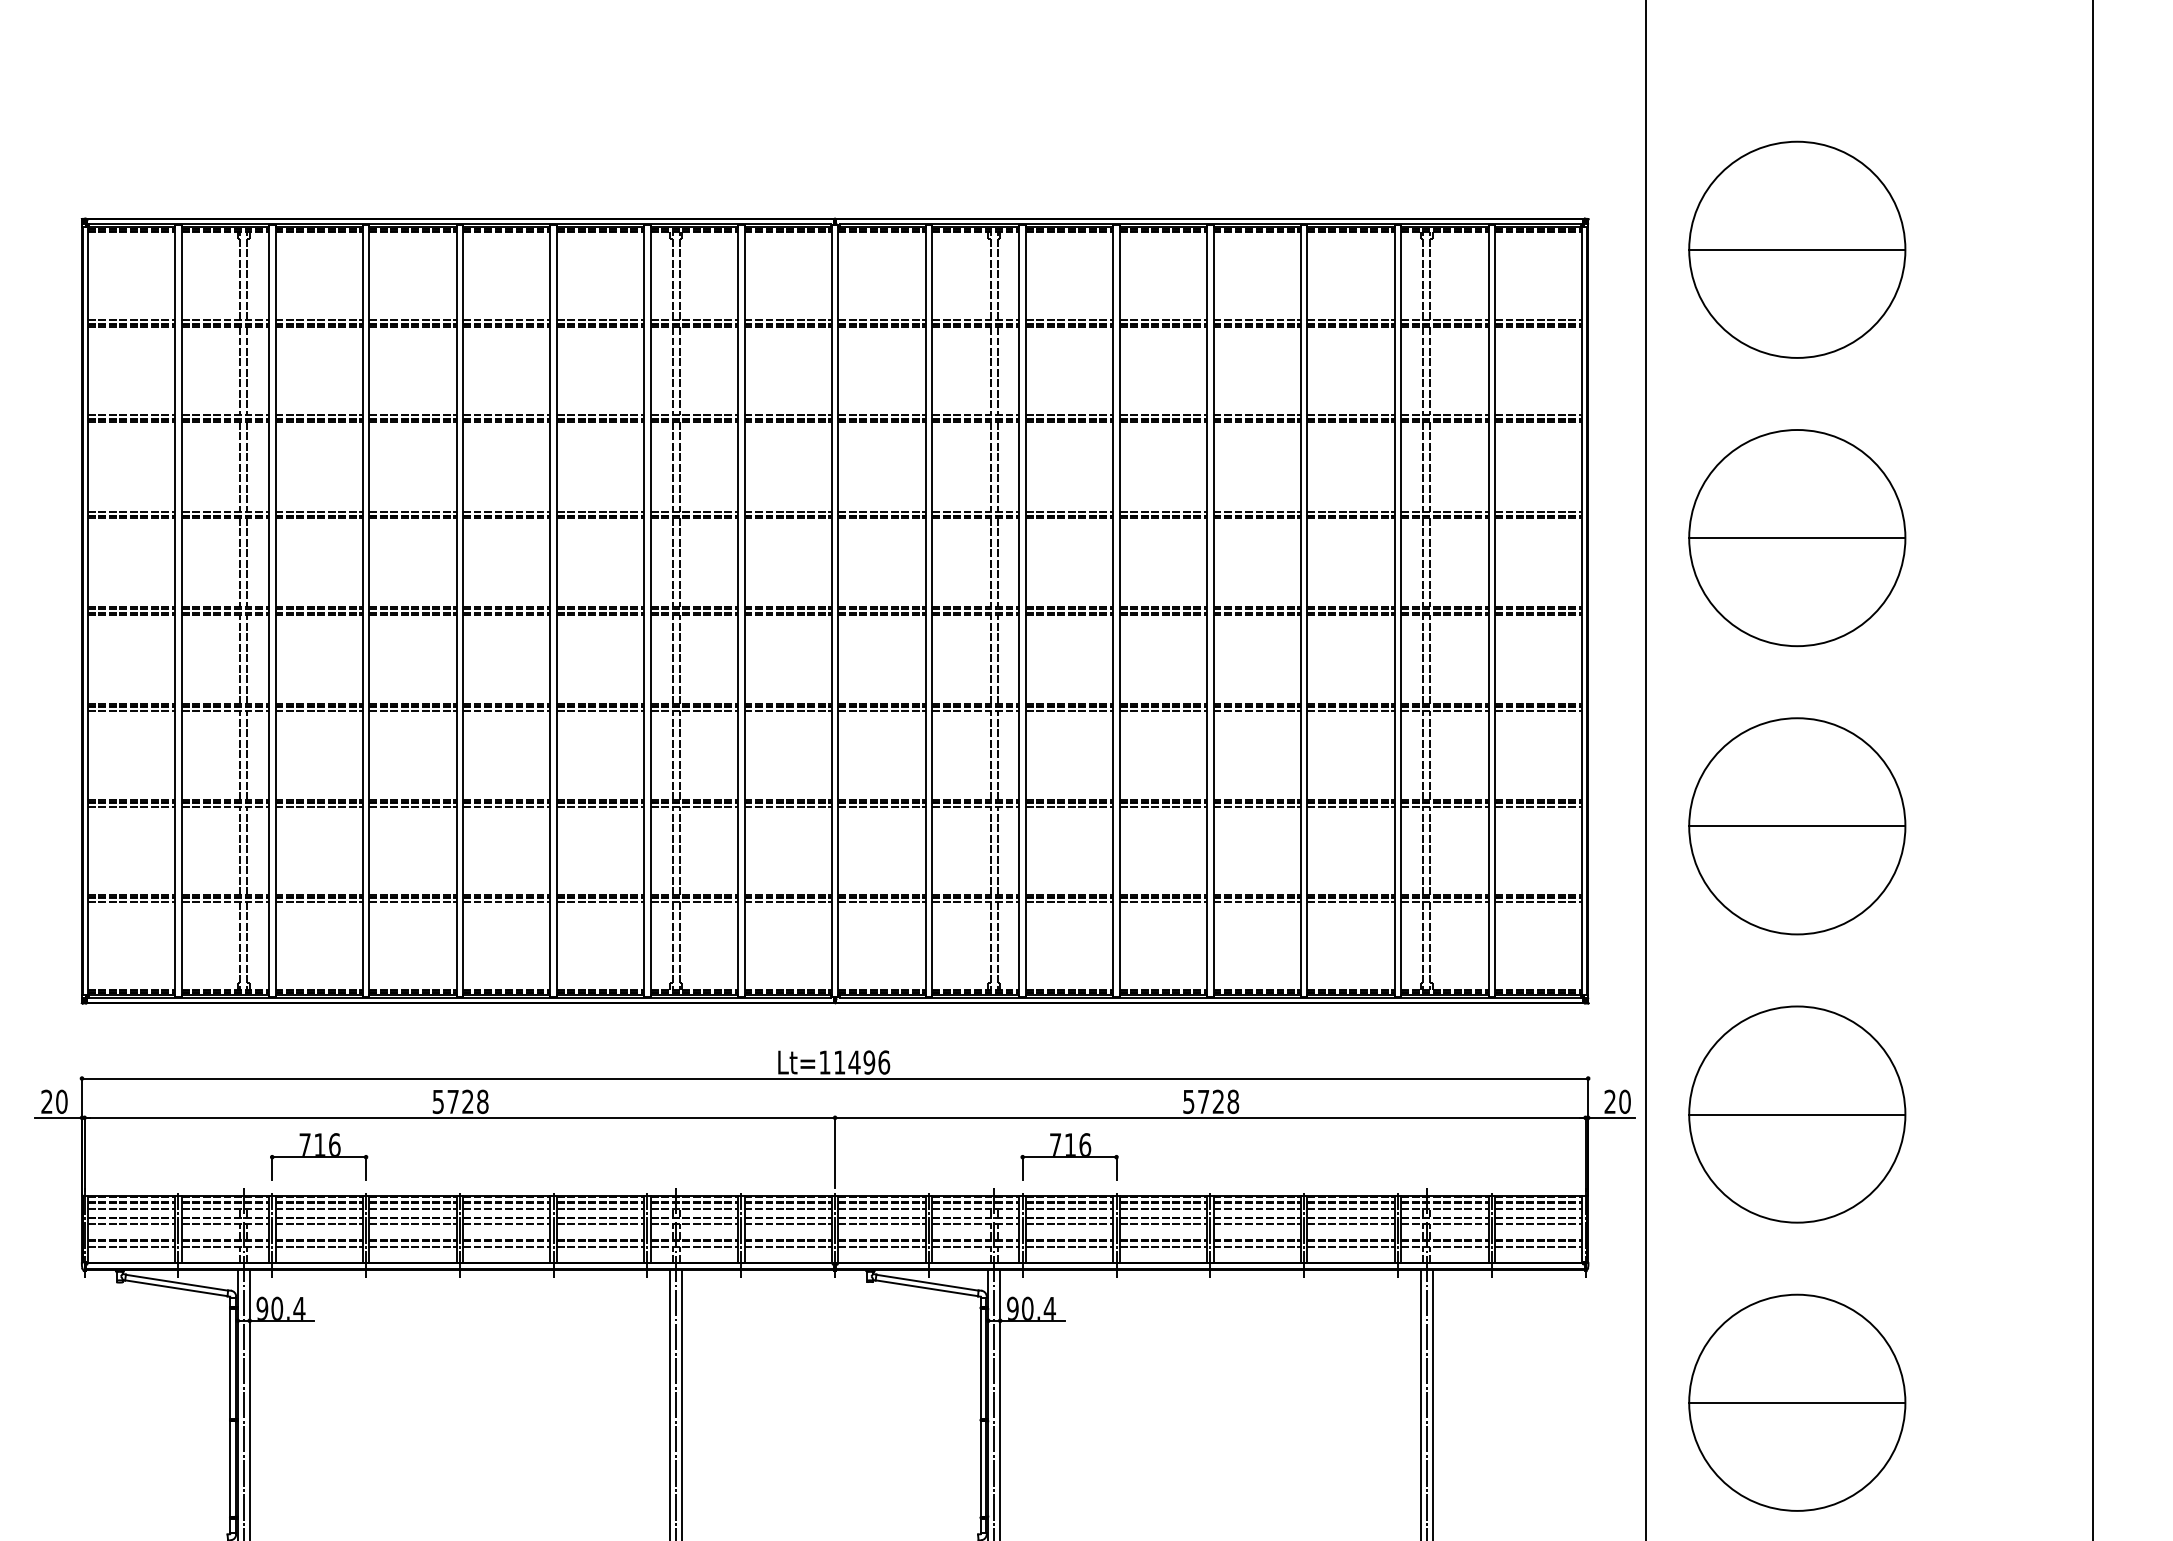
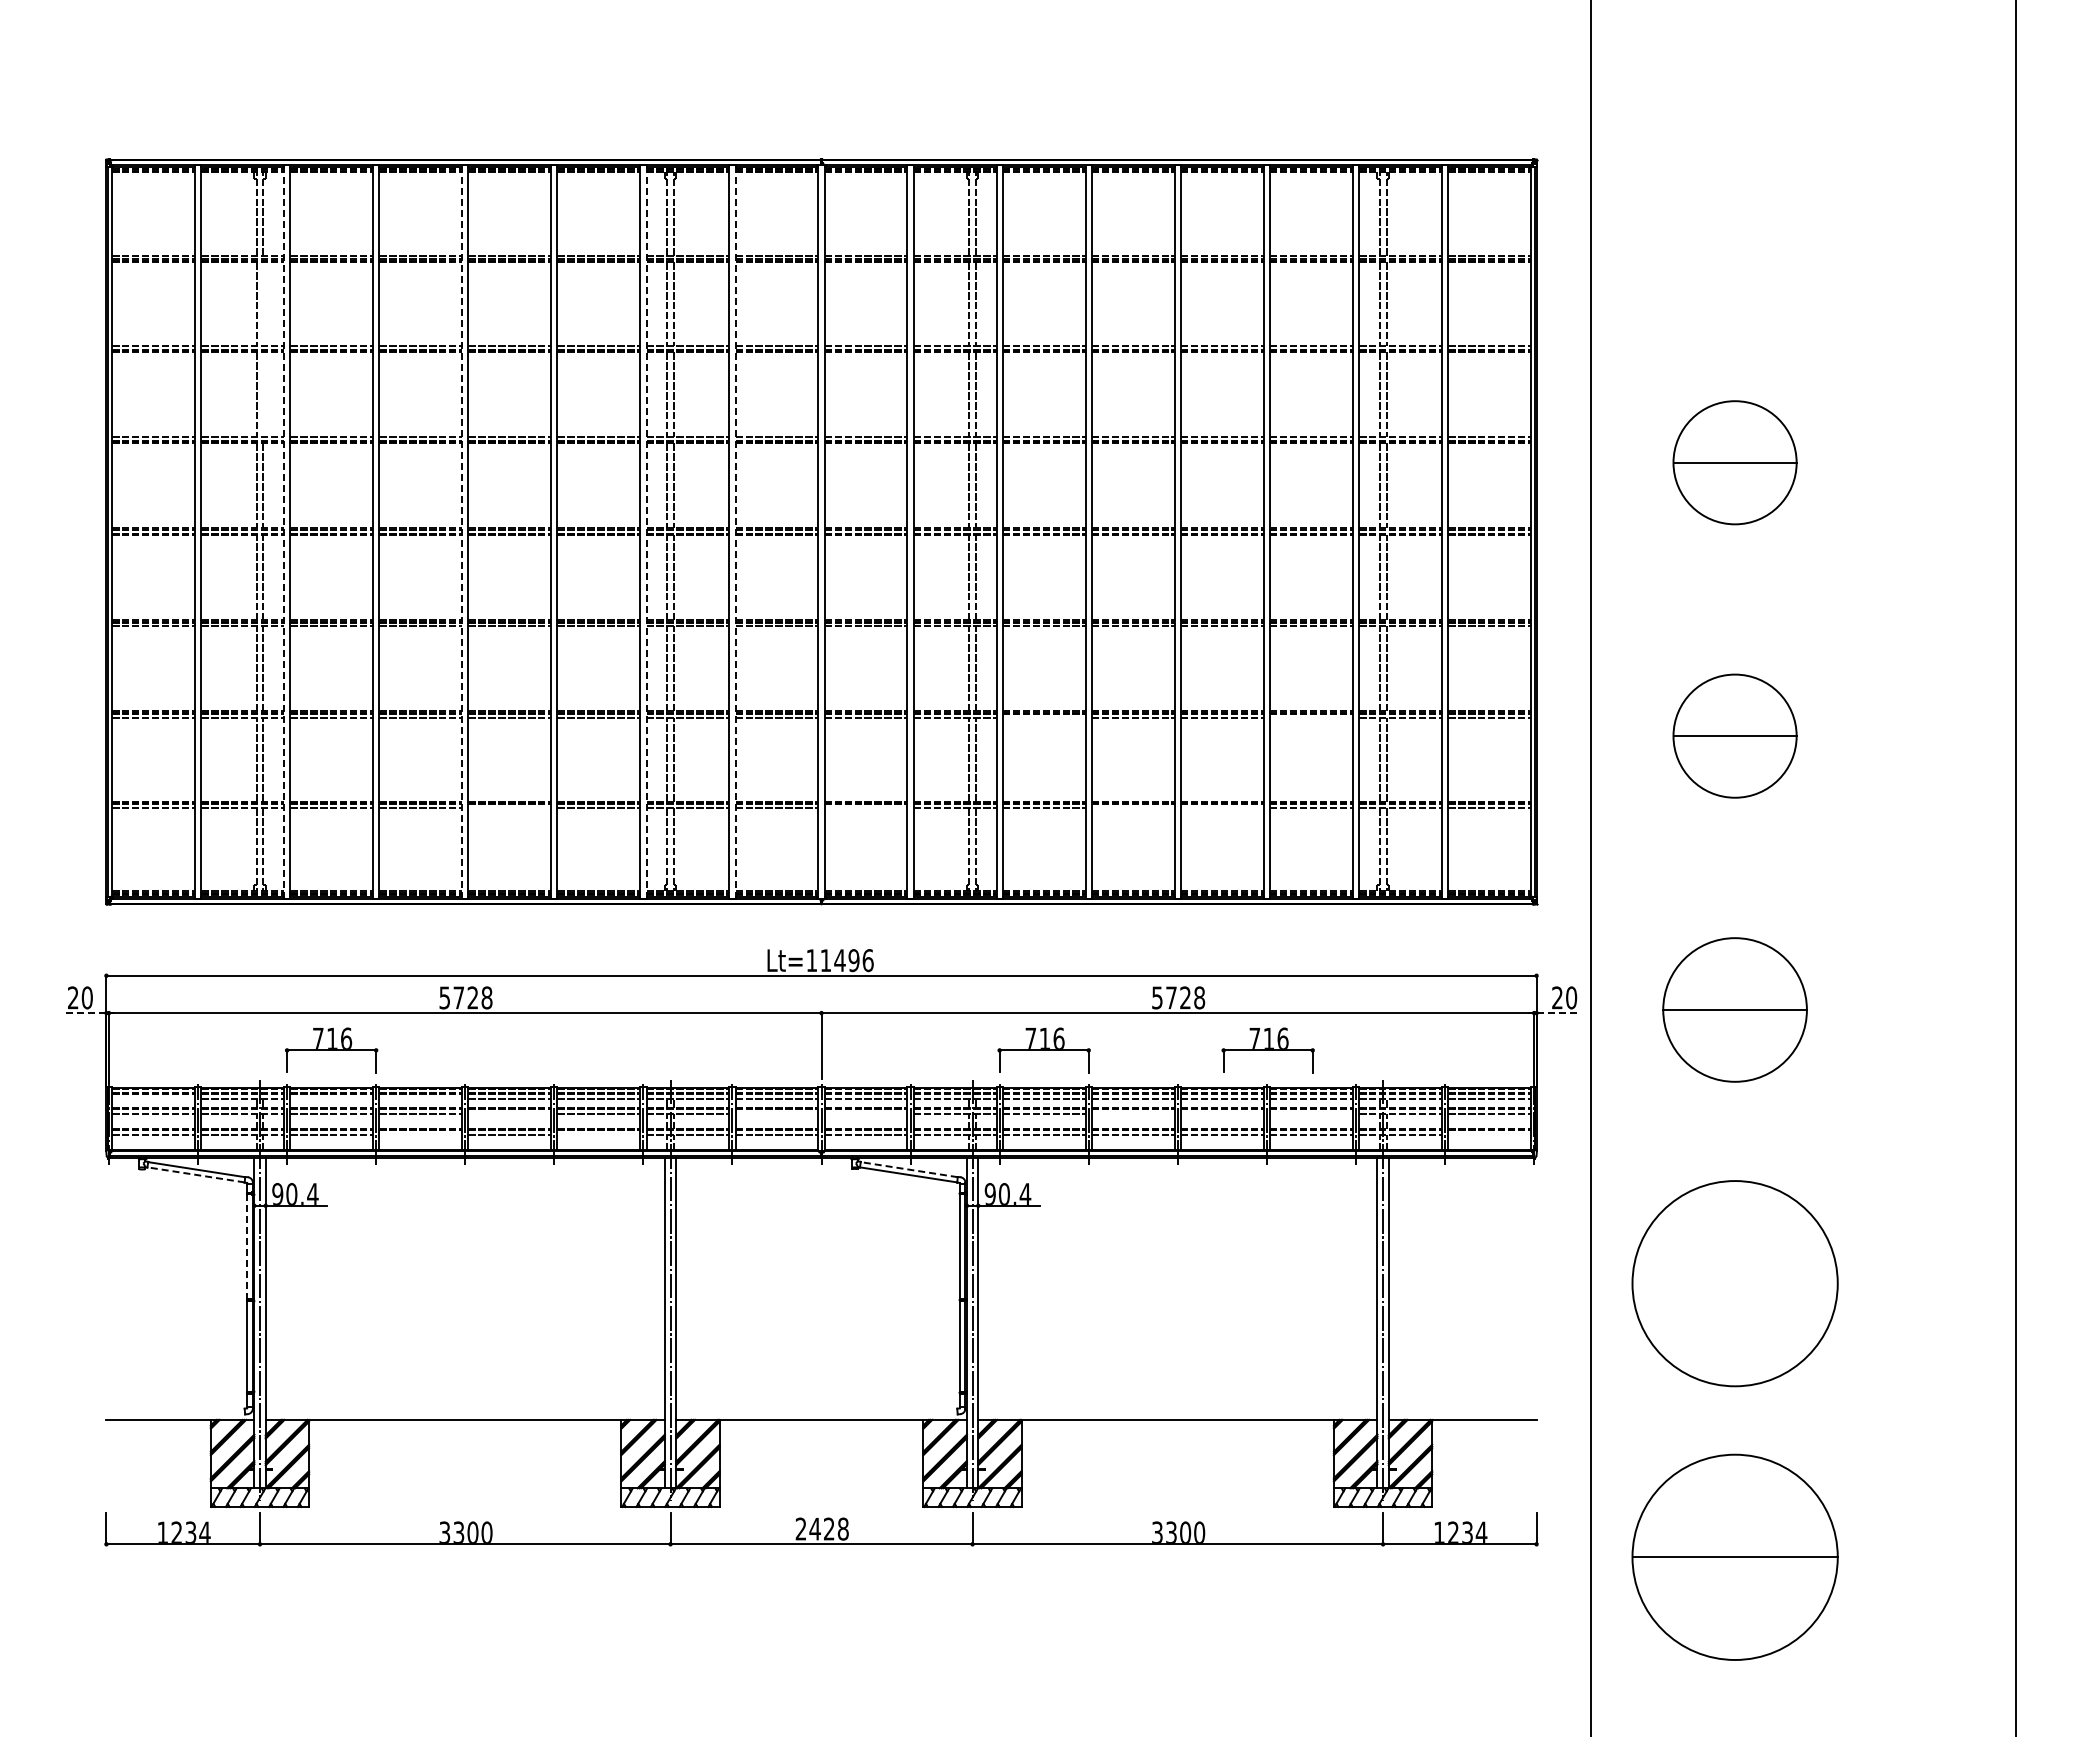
part: (1796, 249) -> (1734, 188), removed
line: (247, 370) -> (263, 303), removed
line: (247, 466) -> (263, 394), removed
part: (1796, 537) -> (1734, 462), size x0.6
line: (268, 610) -> (283, 531), solid -> dashed
line: (456, 610) -> (462, 531), solid -> dashed
line: (650, 610) -> (646, 531), solid -> dashed
line: (744, 610) -> (735, 531), solid -> dashed
line: (1068, 806) -> (1043, 717), removed
line: (1350, 806) -> (1310, 717), removed
part: (1796, 825) -> (1734, 735), size x0.6
line: (506, 902) -> (509, 808), removed
line: (881, 902) -> (865, 808), removed
line: (1162, 902) -> (1132, 808), removed
line: (1256, 902) -> (1221, 808), removed
part: (1796, 1114) -> (1734, 1009), size x0.7
line: (57, 1118) -> (83, 1013), solid -> dashed
line: (1612, 1118) -> (1559, 1013), solid -> dashed
part: (1304, 1157) -> (1267, 1050), added
line: (131, 1208) -> (153, 1099), removed
line: (319, 1208) -> (331, 1099), removed
line: (412, 1208) -> (420, 1099), removed
line: (506, 1223) -> (509, 1113), removed
line: (787, 1223) -> (776, 1113), removed
line: (881, 1223) -> (865, 1113), removed
line: (1162, 1223) -> (1132, 1113), removed
line: (1256, 1223) -> (1221, 1113), removed
line: (1350, 1223) -> (1310, 1113), removed
line: (412, 1246) -> (420, 1135), removed
line: (600, 1246) -> (598, 1135), removed
line: (1538, 1246) -> (1489, 1135), removed
line: (926, 1282) -> (908, 1169), solid -> dashed
line: (175, 1287) -> (195, 1174), solid -> dashed
line: (230, 1364) -> (247, 1247), solid -> dashed
line: (1796, 1402) -> (1734, 1283), removed

